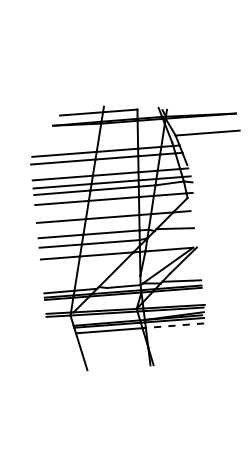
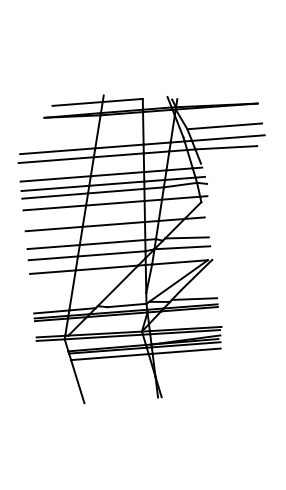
line: (210, 142) -> (228, 137), added
line: (208, 151) -> (225, 147), added
line: (171, 236) -> (182, 247), added
line: (174, 325) -> (186, 350), dashed -> solid

